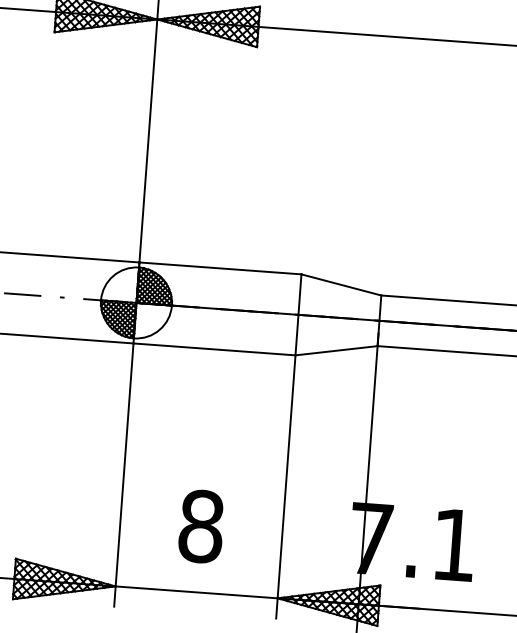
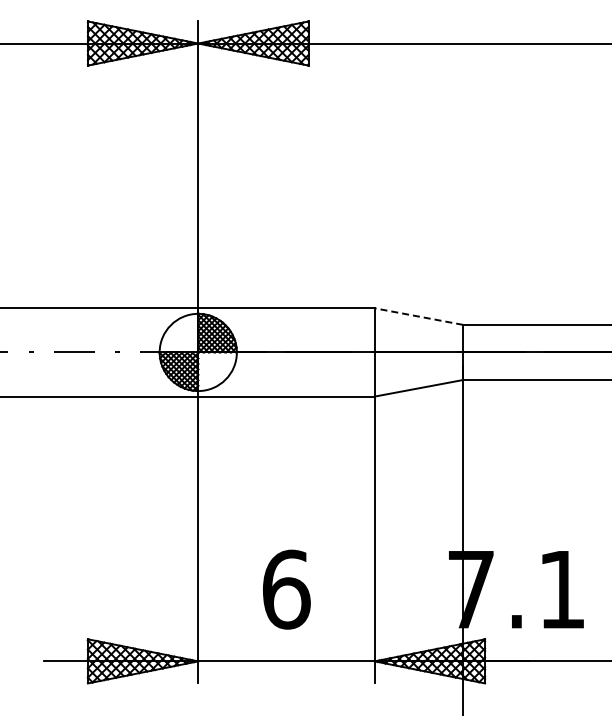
line: (340, 284) -> (418, 316), solid -> dashed
text: (201, 526) -> (286, 589), 8 -> 6

